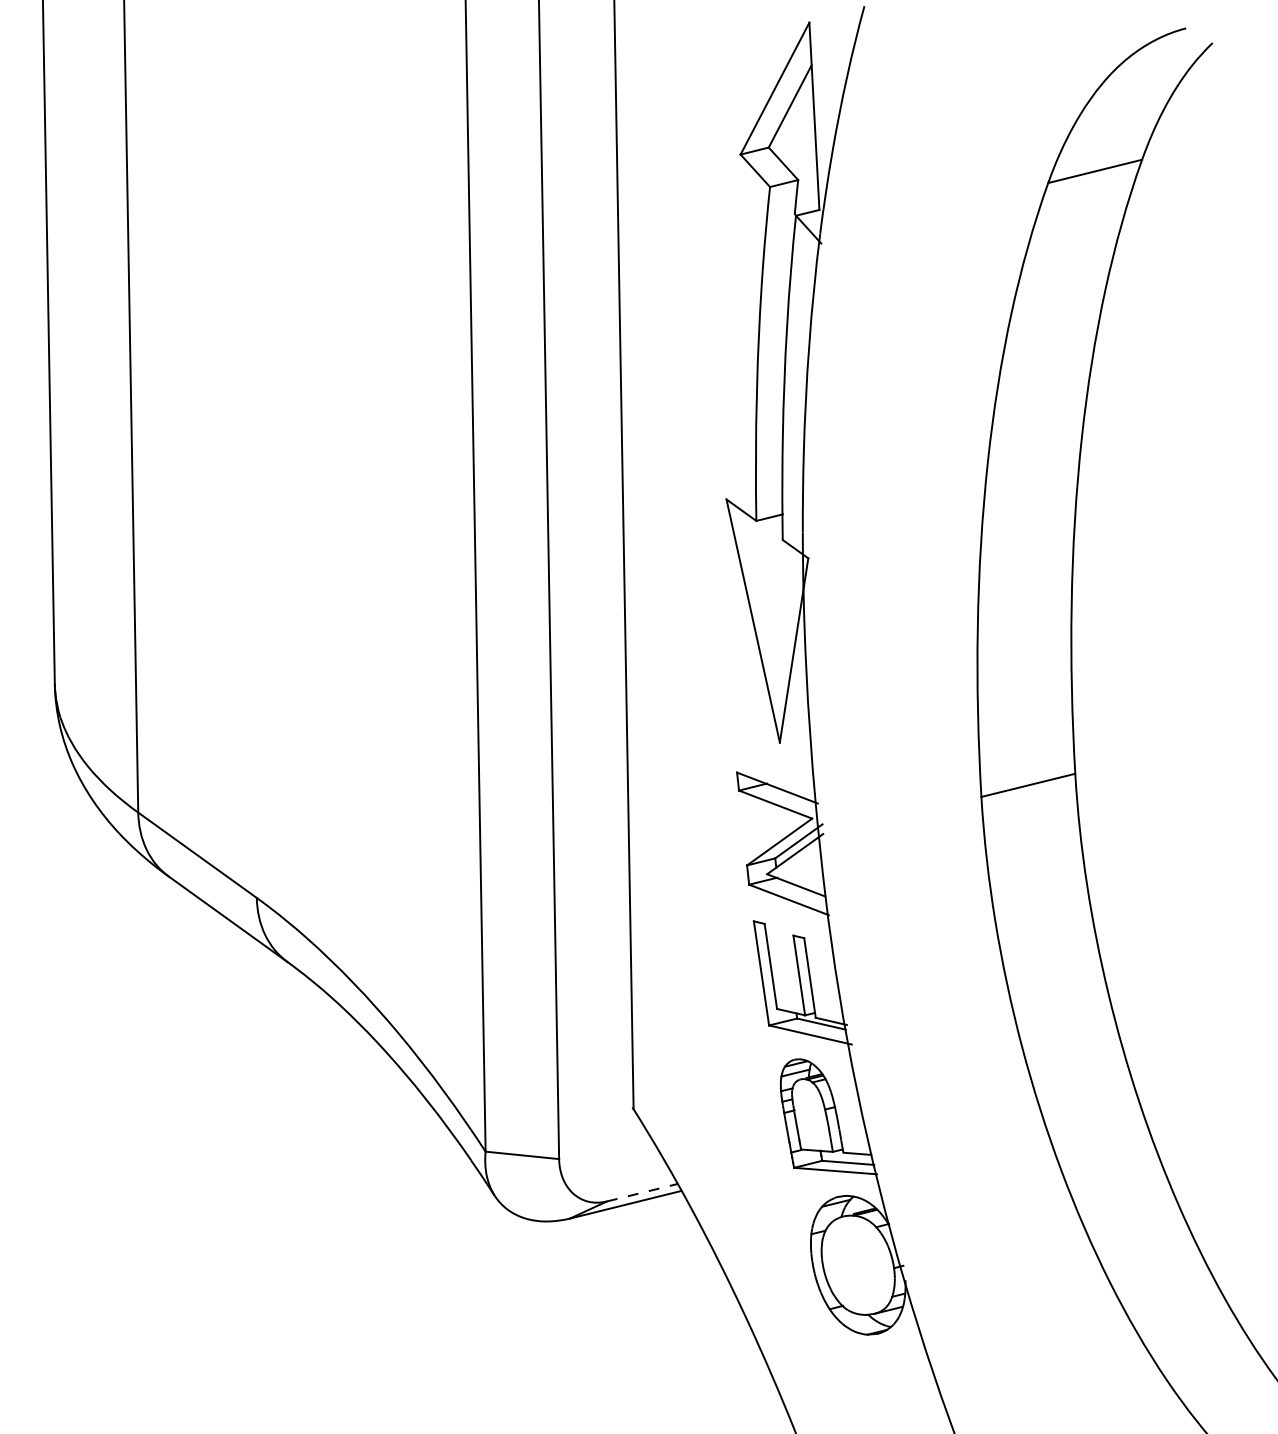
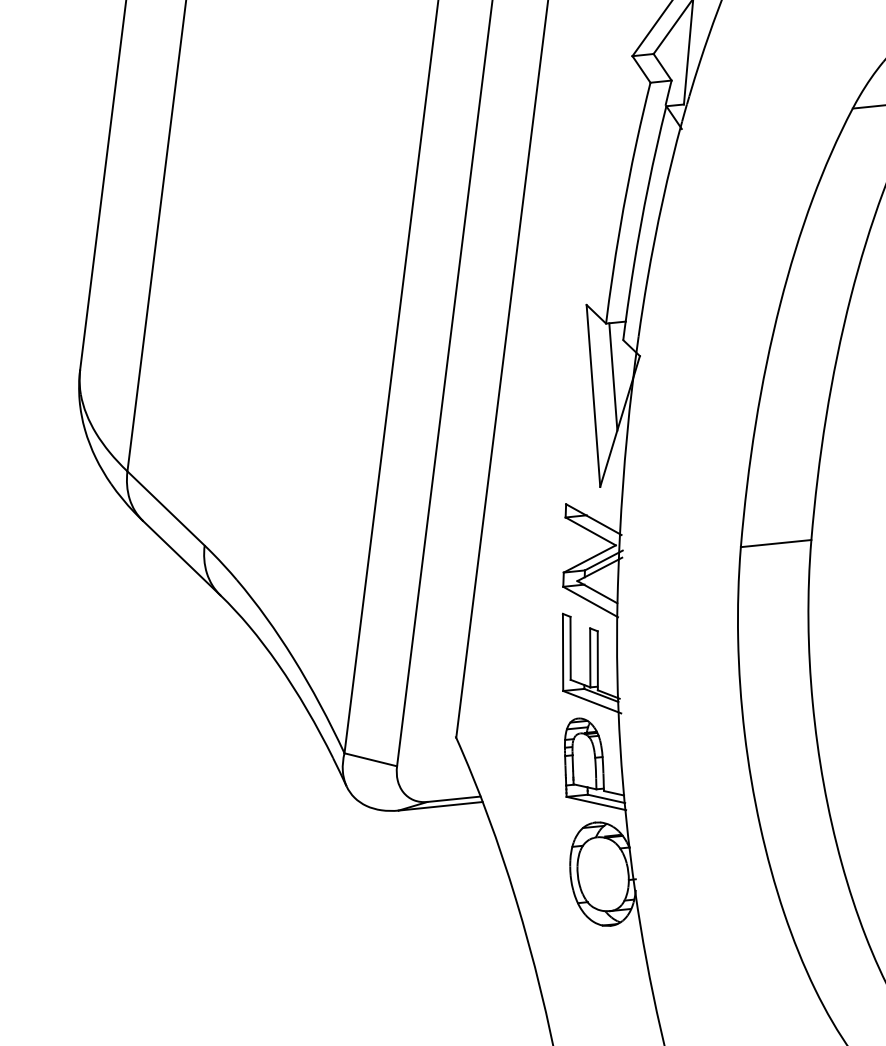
line: (776, 591) -> (613, 376), added
line: (642, 1192) -> (454, 799), dashed -> solid

